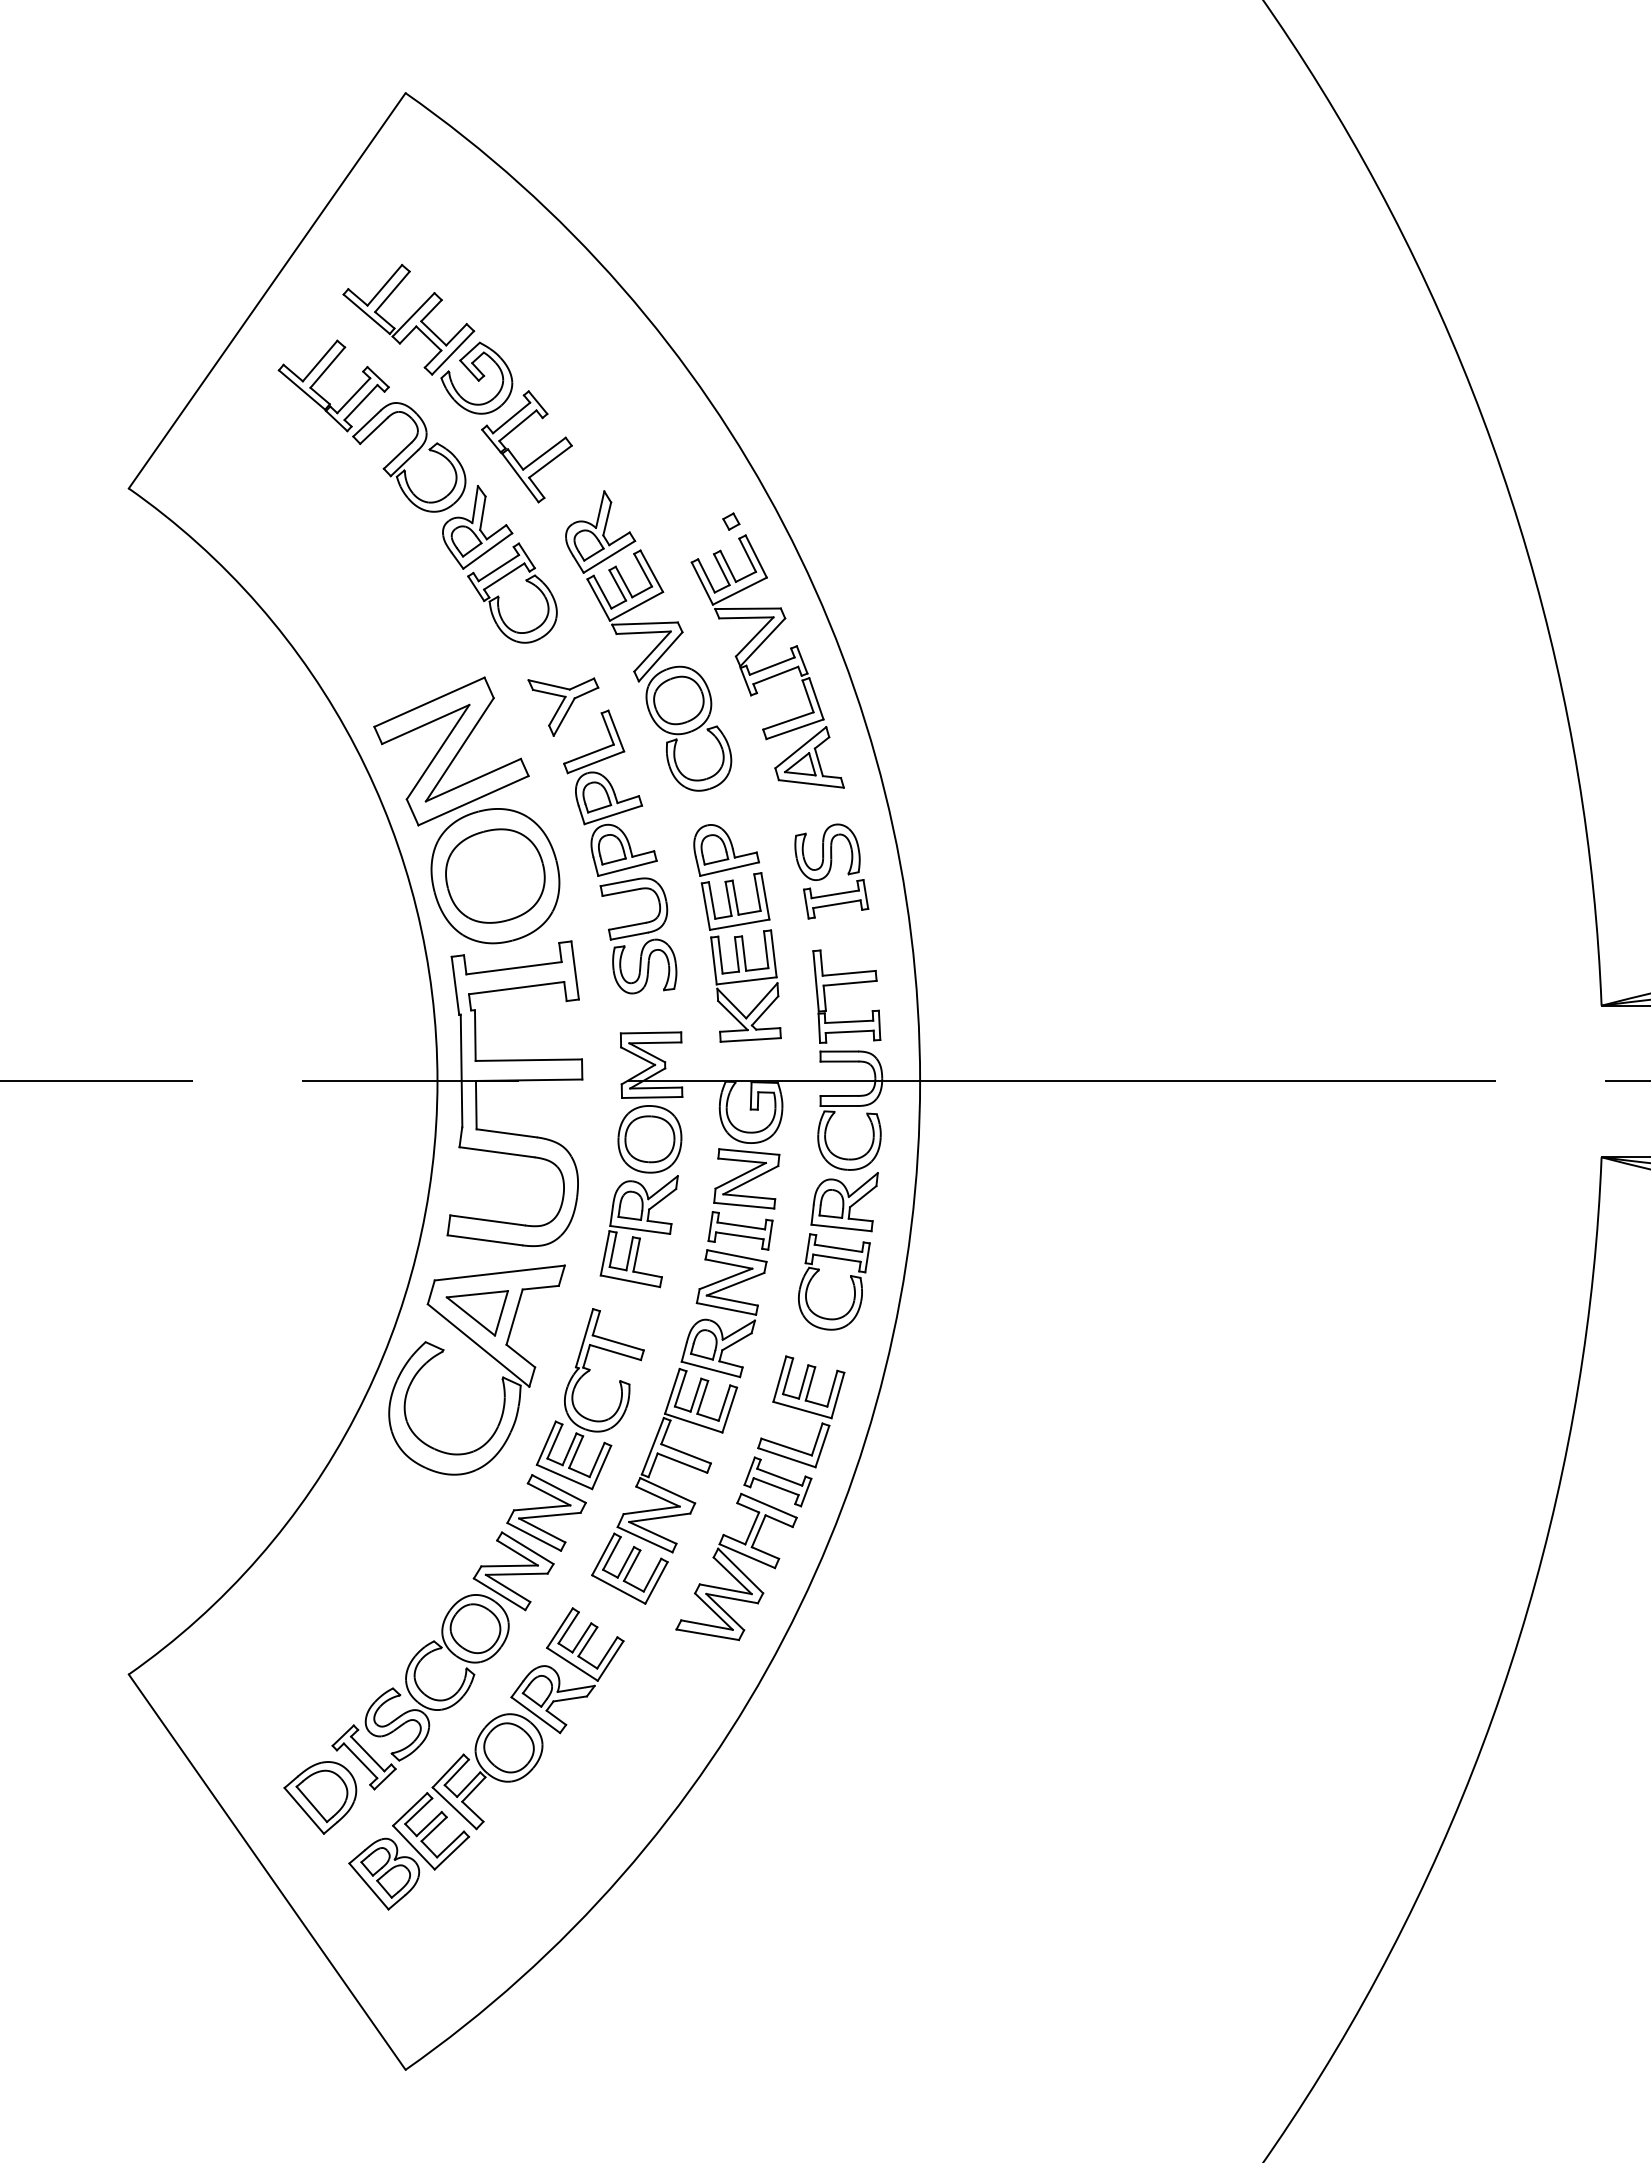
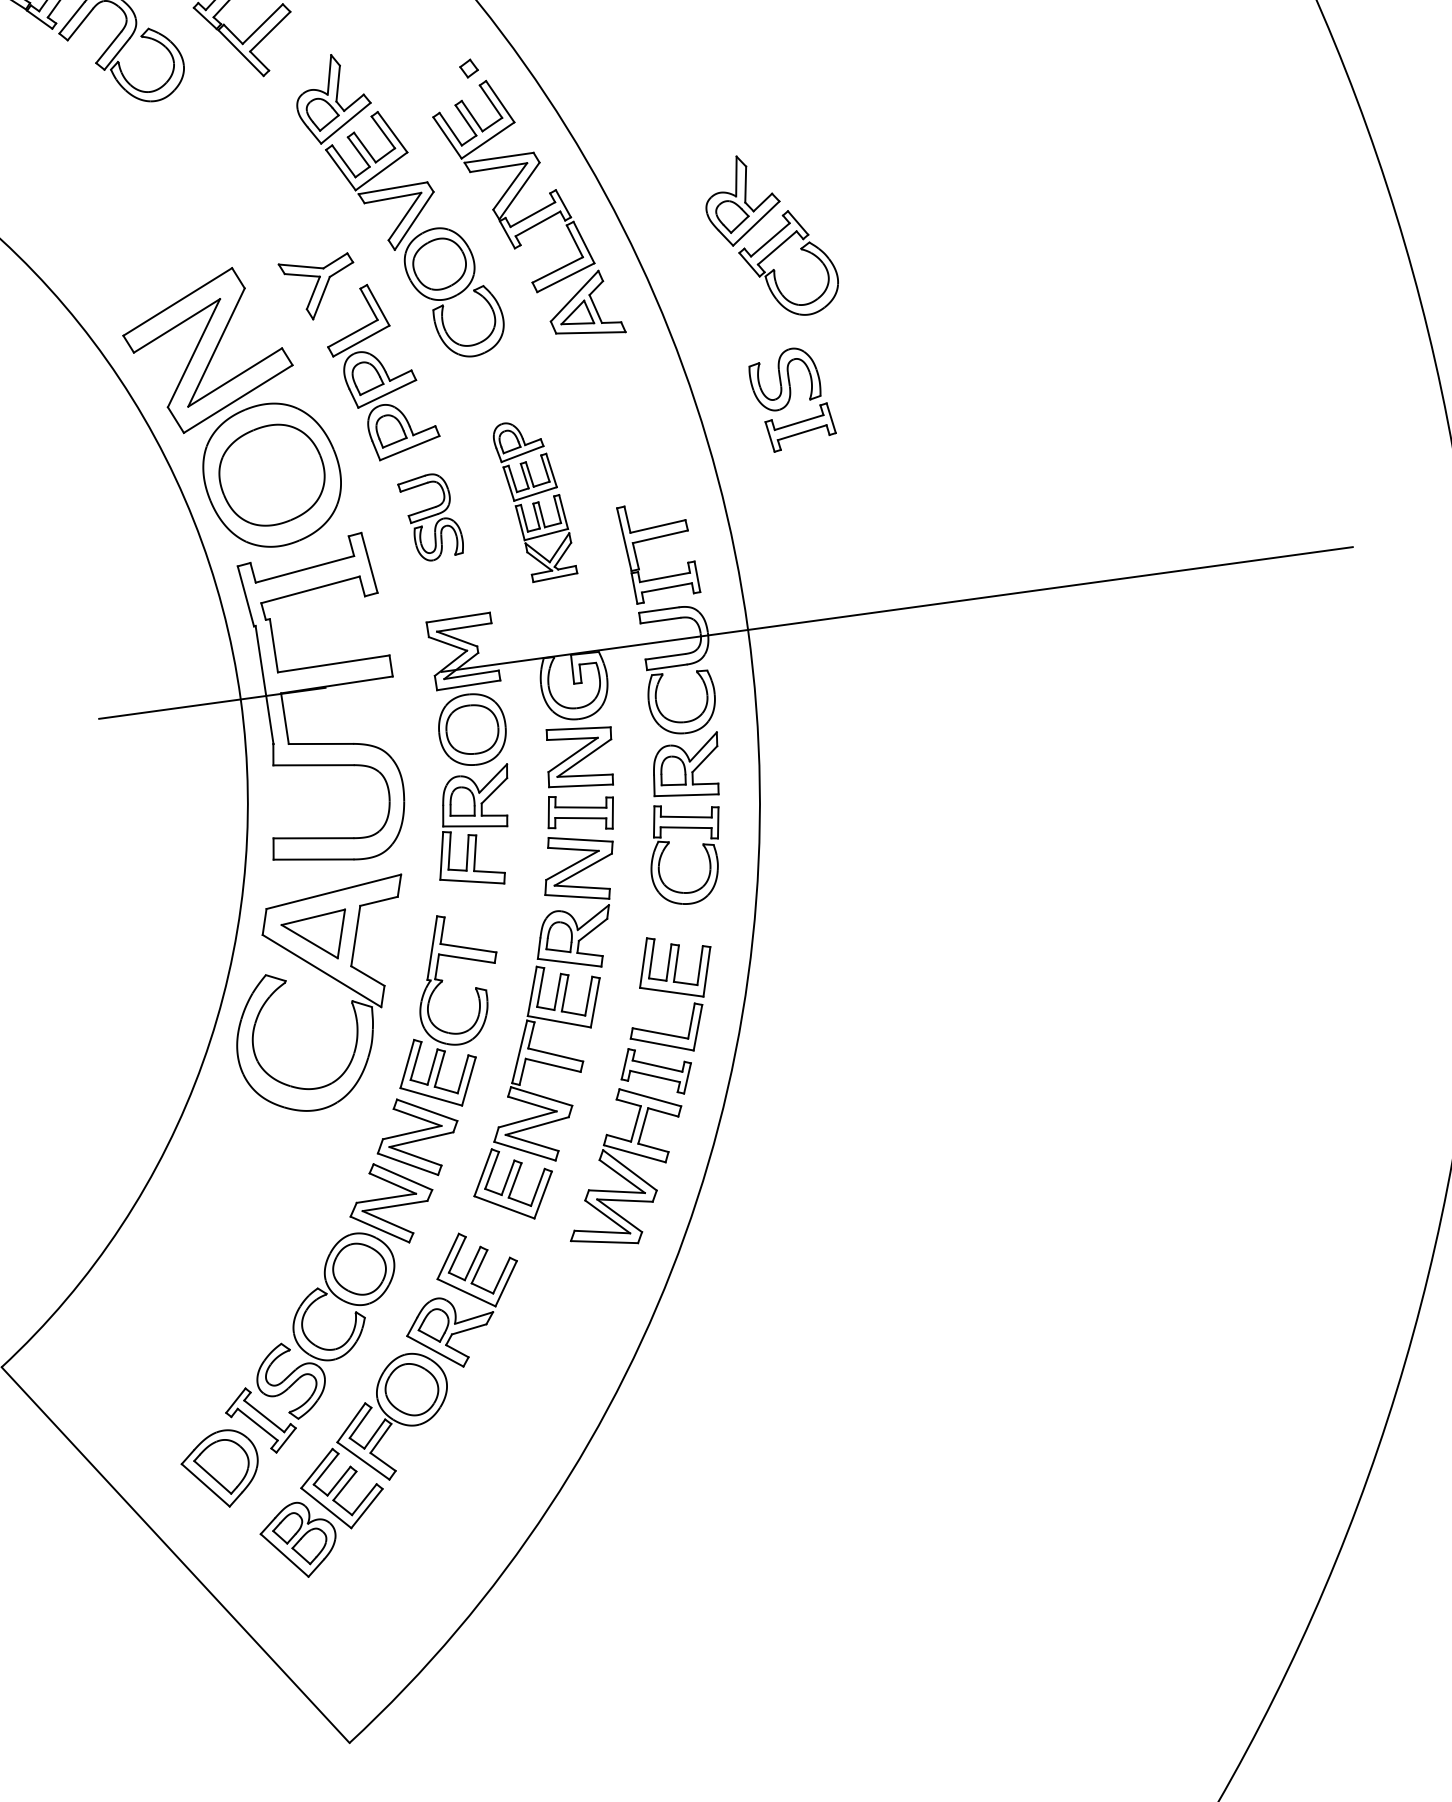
part: (499, 564) -> (770, 235), moved
part: (831, 871) -> (791, 399), moved
part: (737, 933) -> (534, 500), size x0.7
part: (638, 935) -> (431, 517), size x0.7

